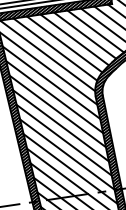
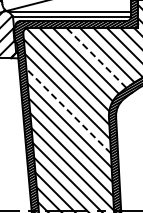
line: (74, 39) -> (96, 57), solid -> dashed
line: (54, 97) -> (68, 111), solid -> dashed

